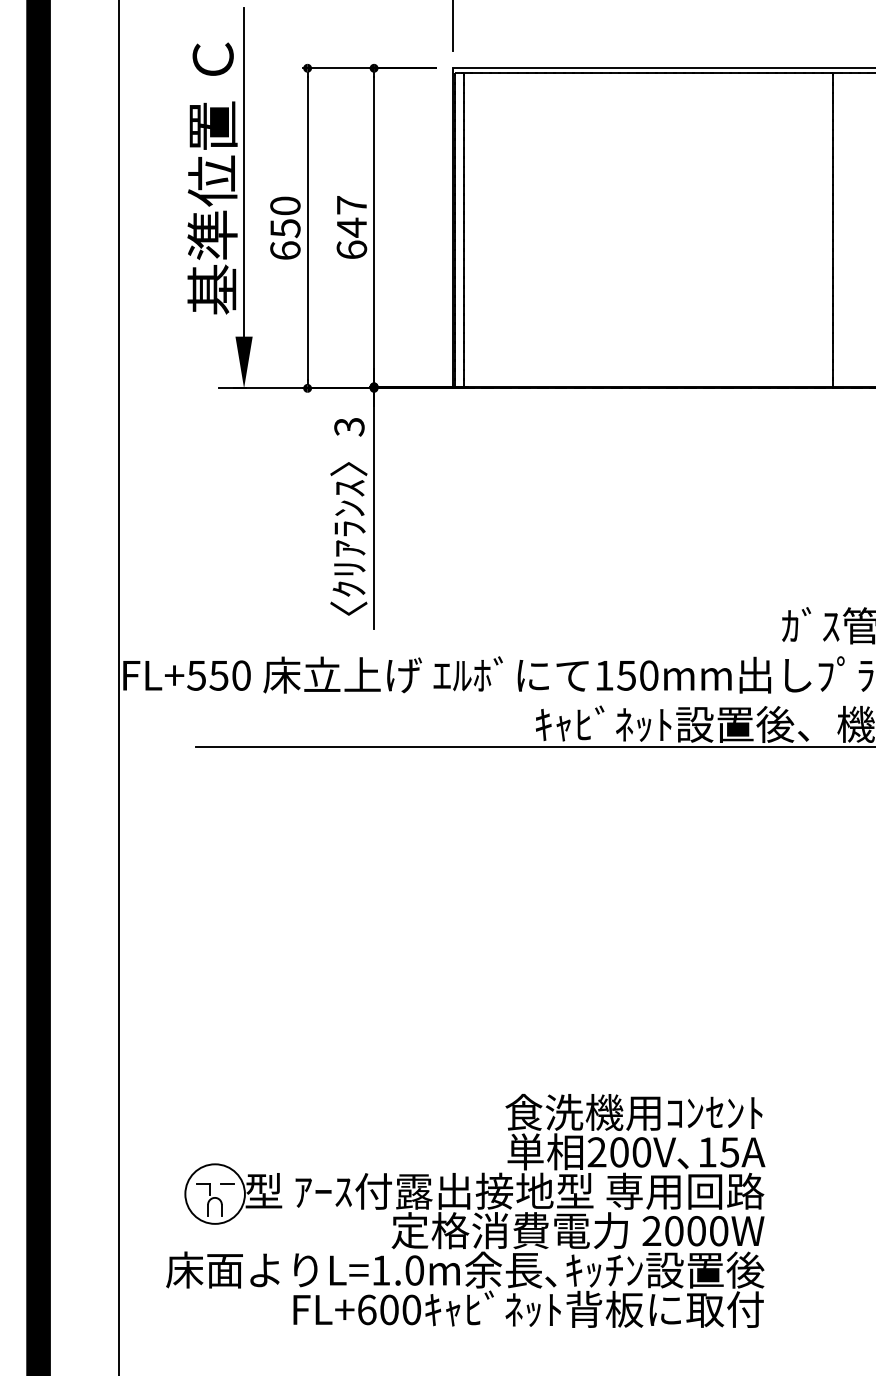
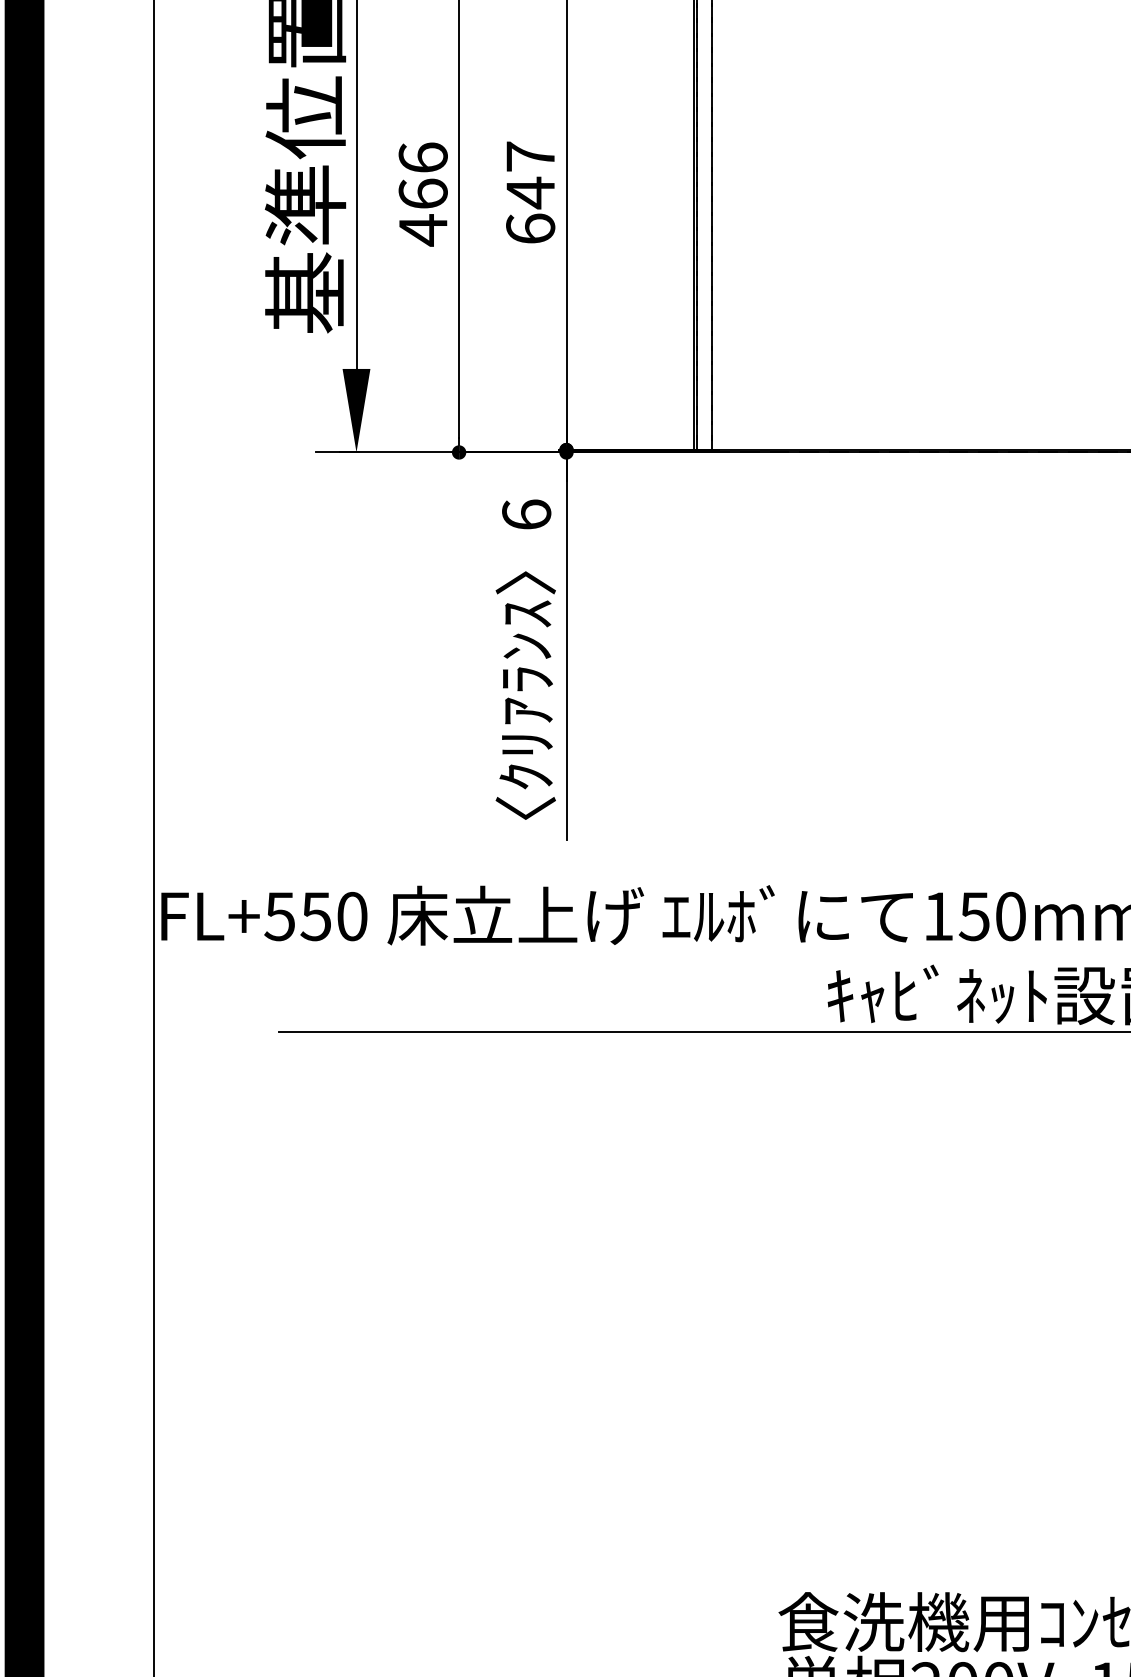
text: (285, 228) -> (423, 194), 650 -> 466
text: (349, 426) -> (526, 514), 3 -> 6

